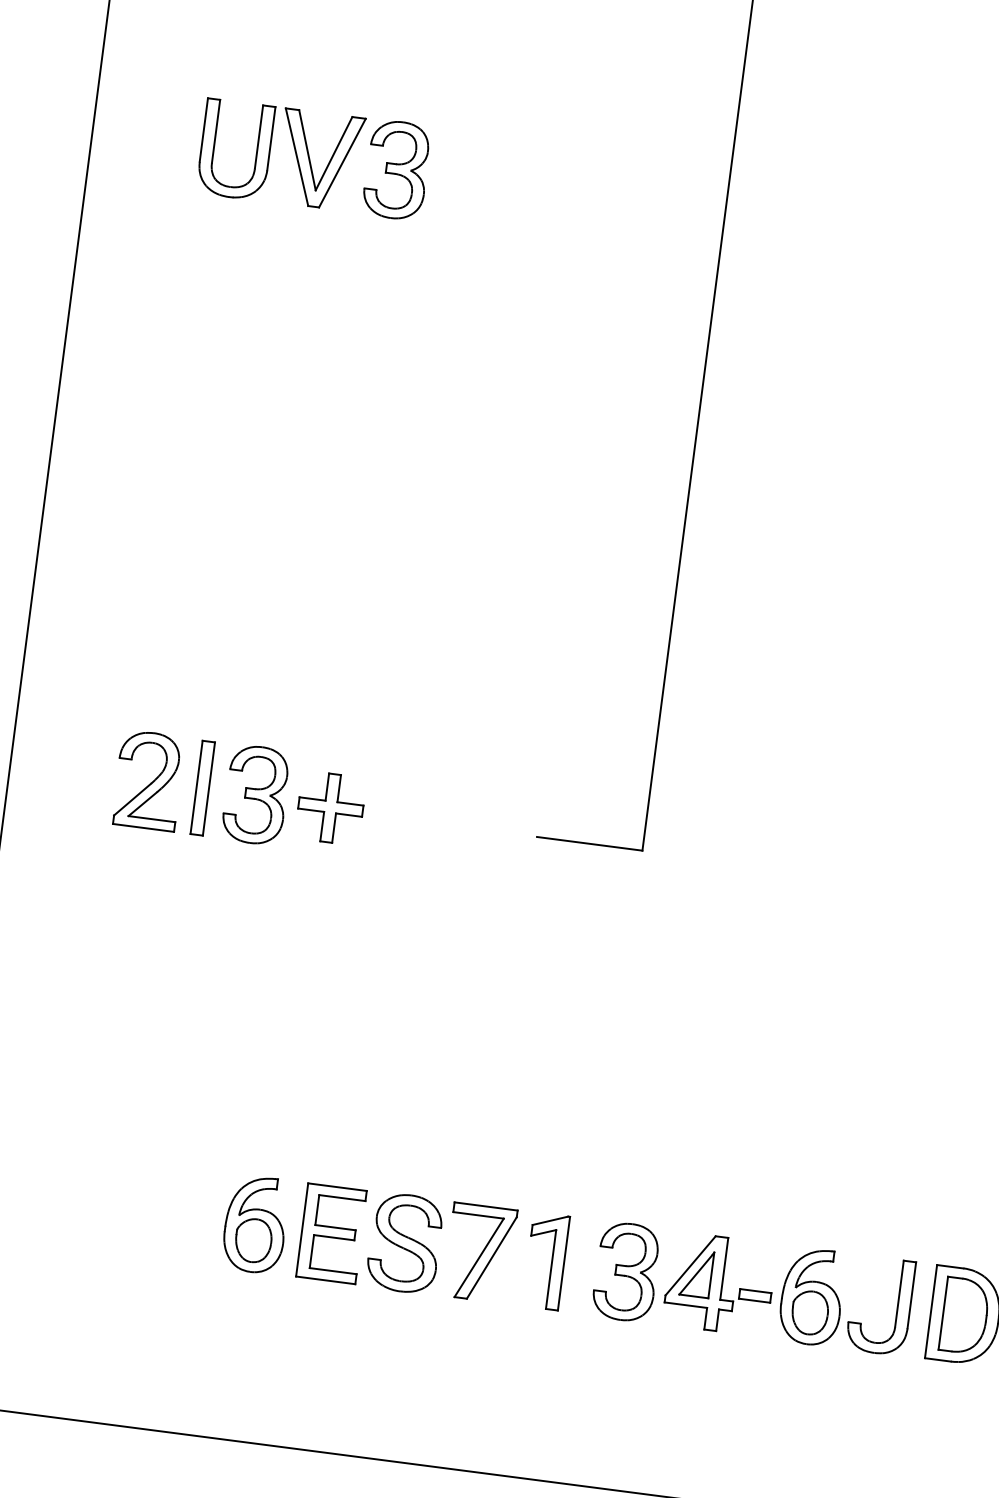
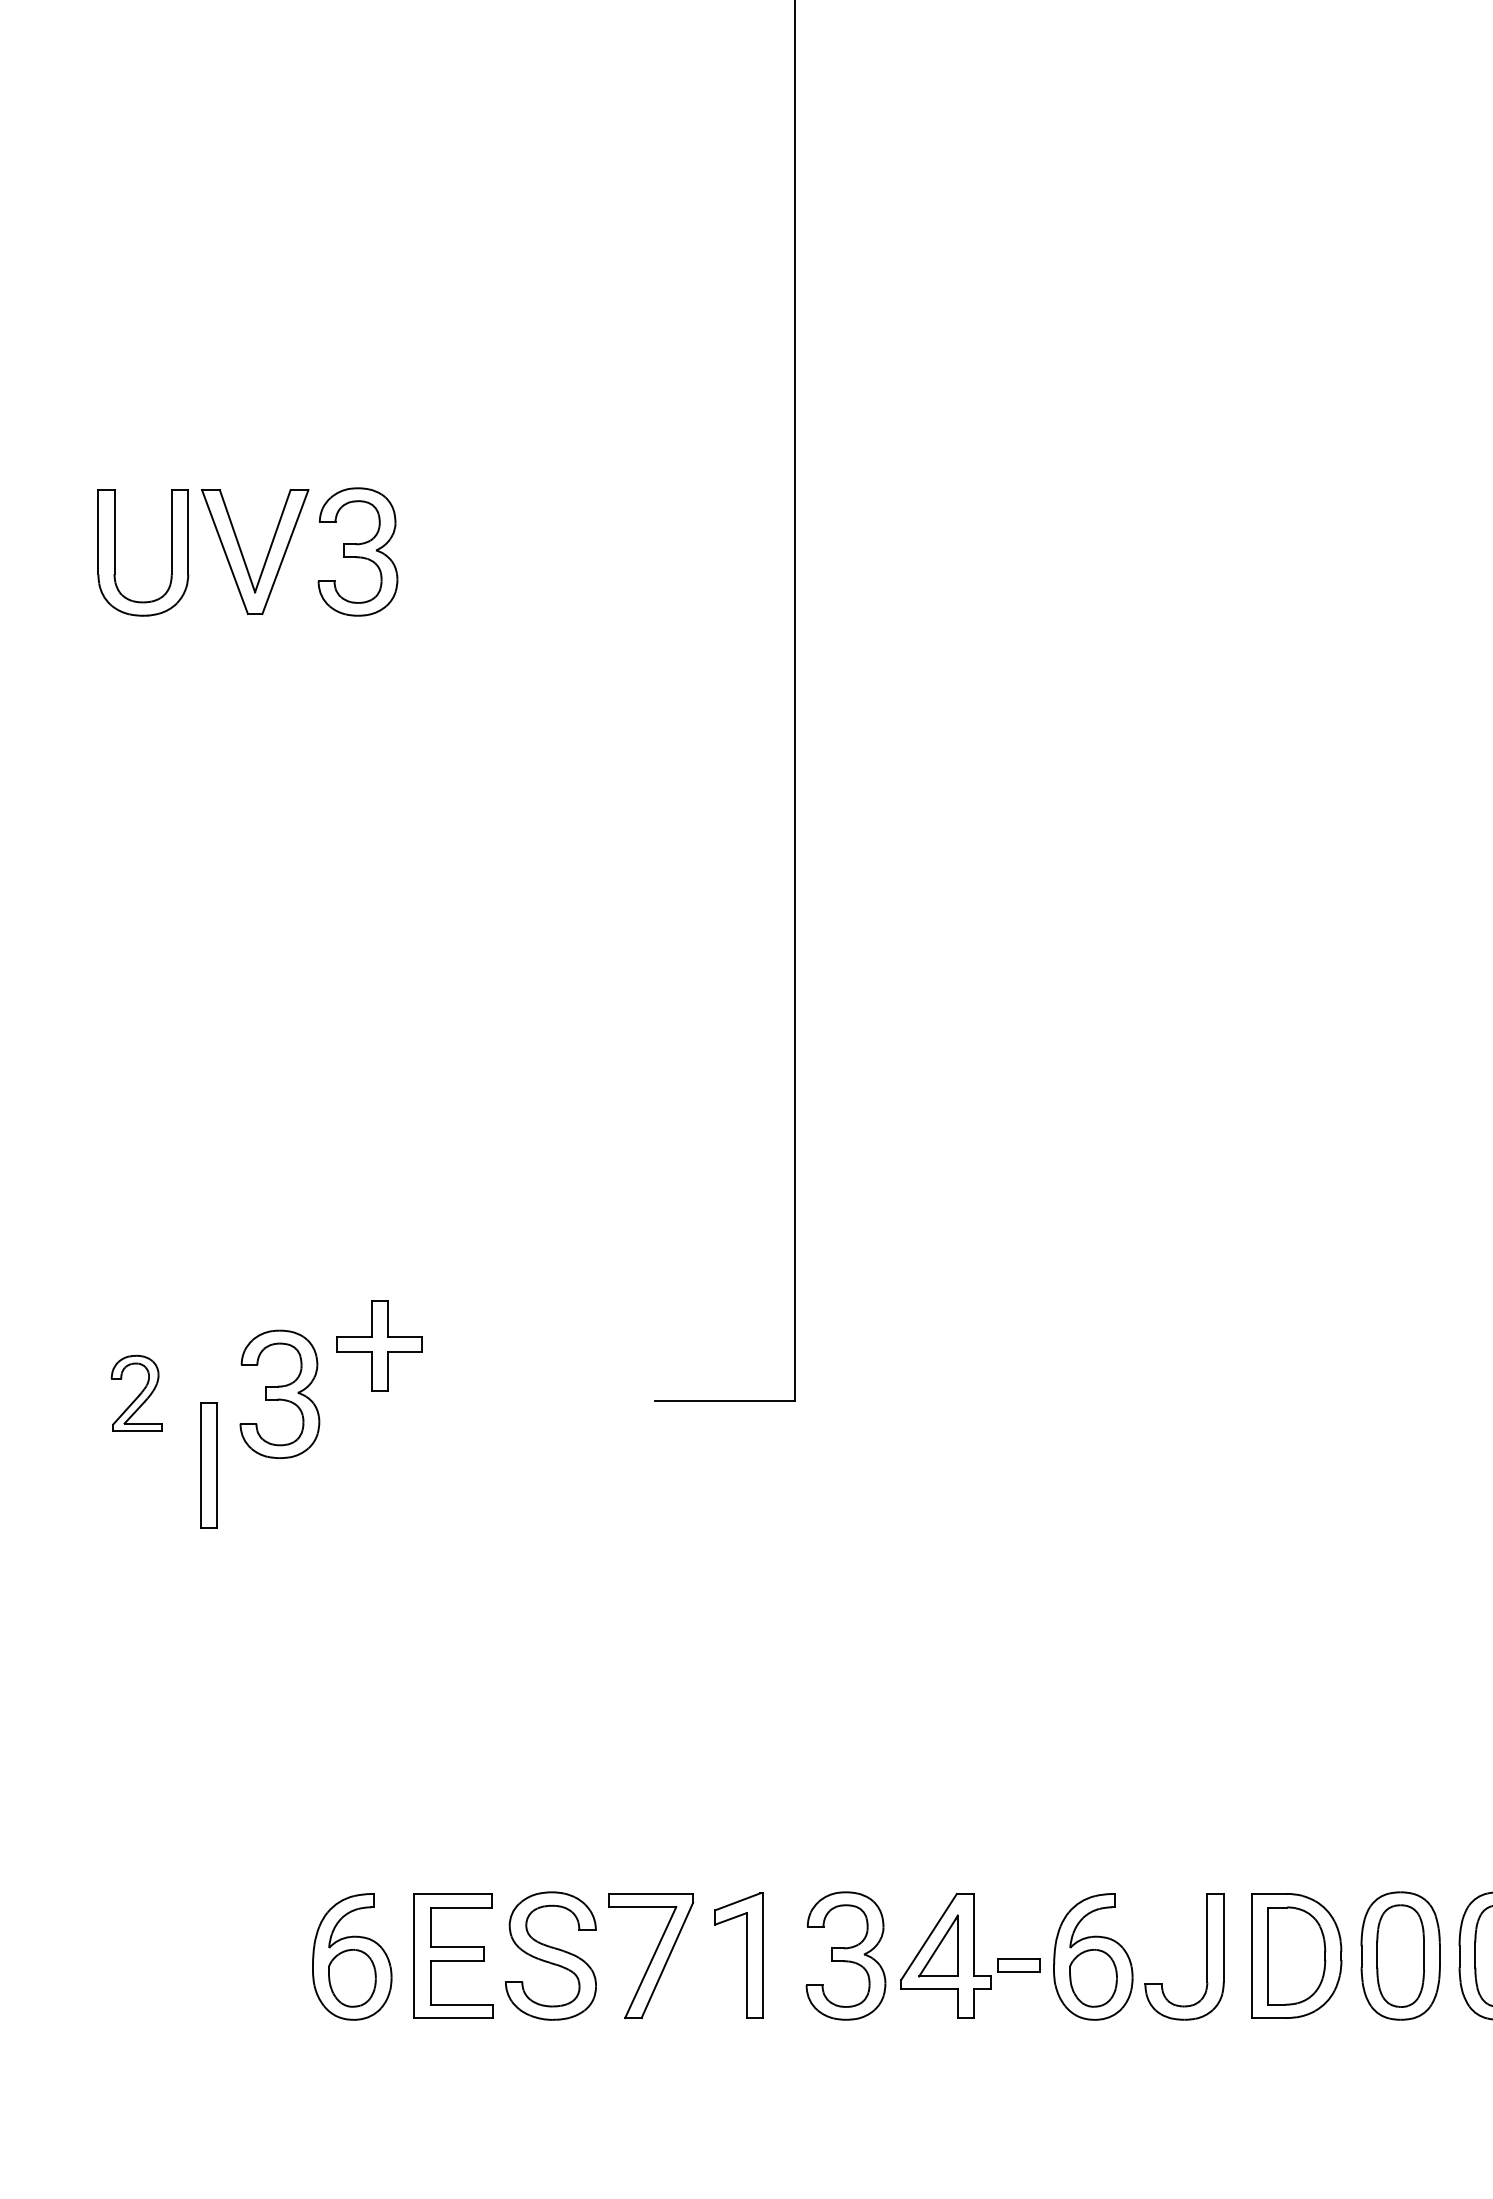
part: (148, 780) -> (136, 1393), size x0.6
part: (202, 788) -> (208, 1465), moved
part: (330, 807) -> (379, 1345), moved

